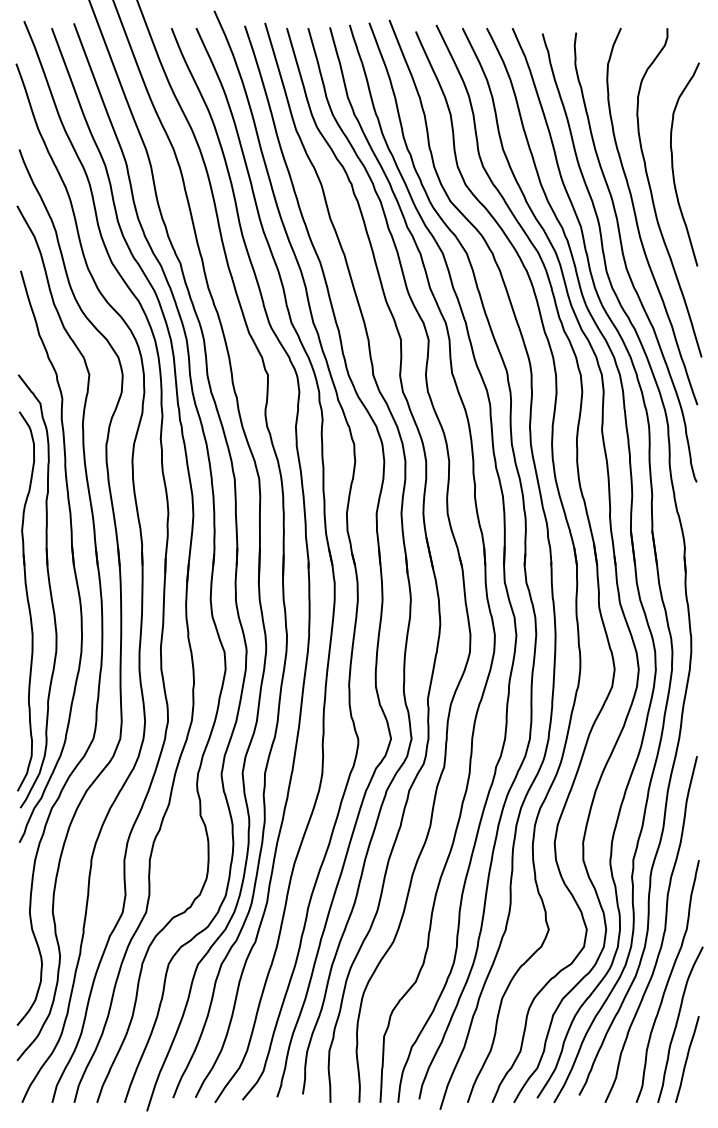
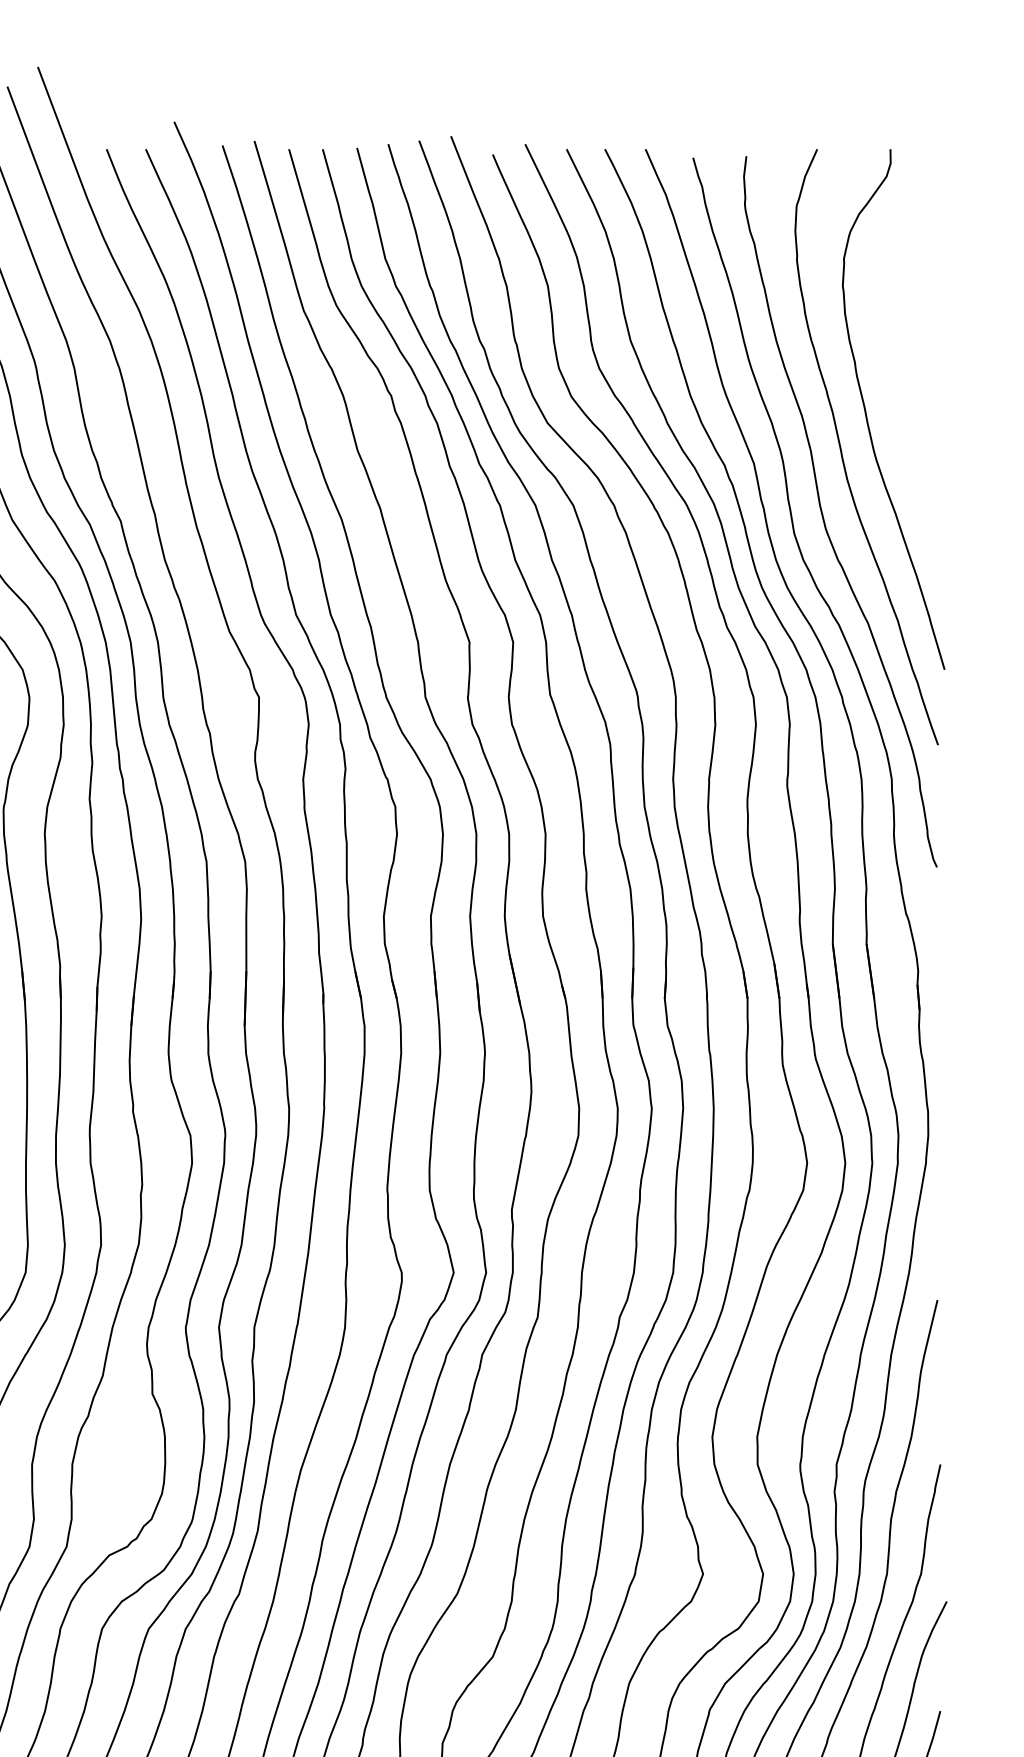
curve: (673, 164) -> (900, 364), removed

